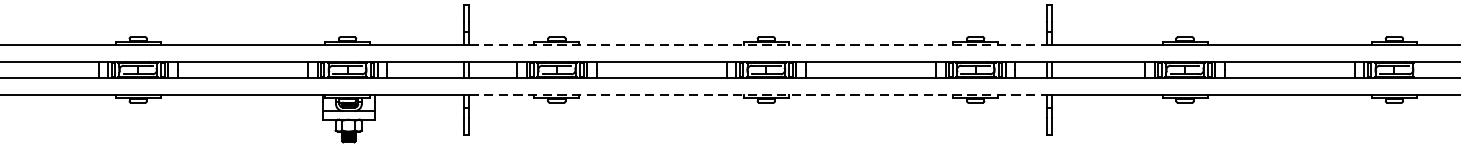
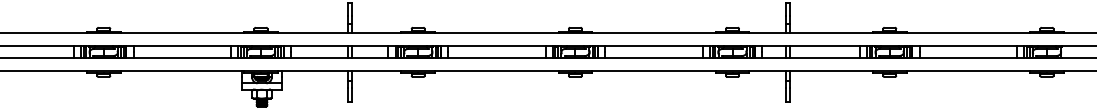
line: (758, 44) -> (569, 33), dashed -> solid
line: (758, 95) -> (569, 71), dashed -> solid

